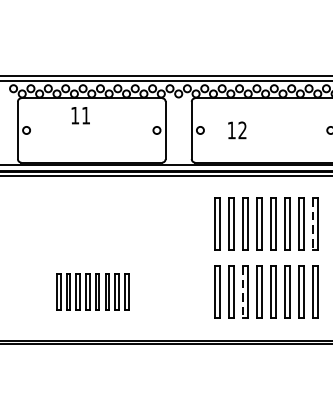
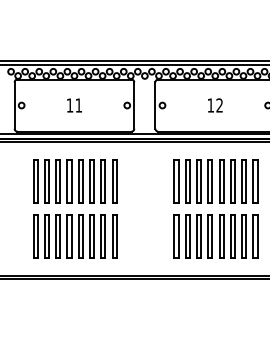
text: (80, 115) -> (74, 105), moved
text: (237, 130) -> (215, 105), moved
part: (93, 224) -> (75, 181), added
line: (312, 225) -> (253, 182), dashed -> solid
part: (93, 292) -> (75, 236), size x1.43
line: (242, 293) -> (196, 237), dashed -> solid

